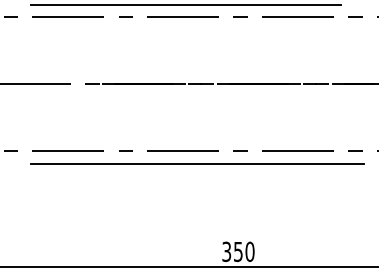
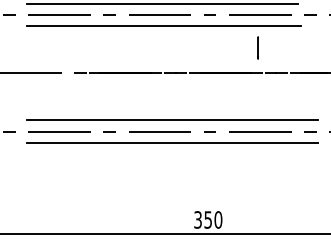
line: (188, 30) -> (164, 26), added
line: (295, 54) -> (258, 47), added
line: (197, 138) -> (172, 120), added

